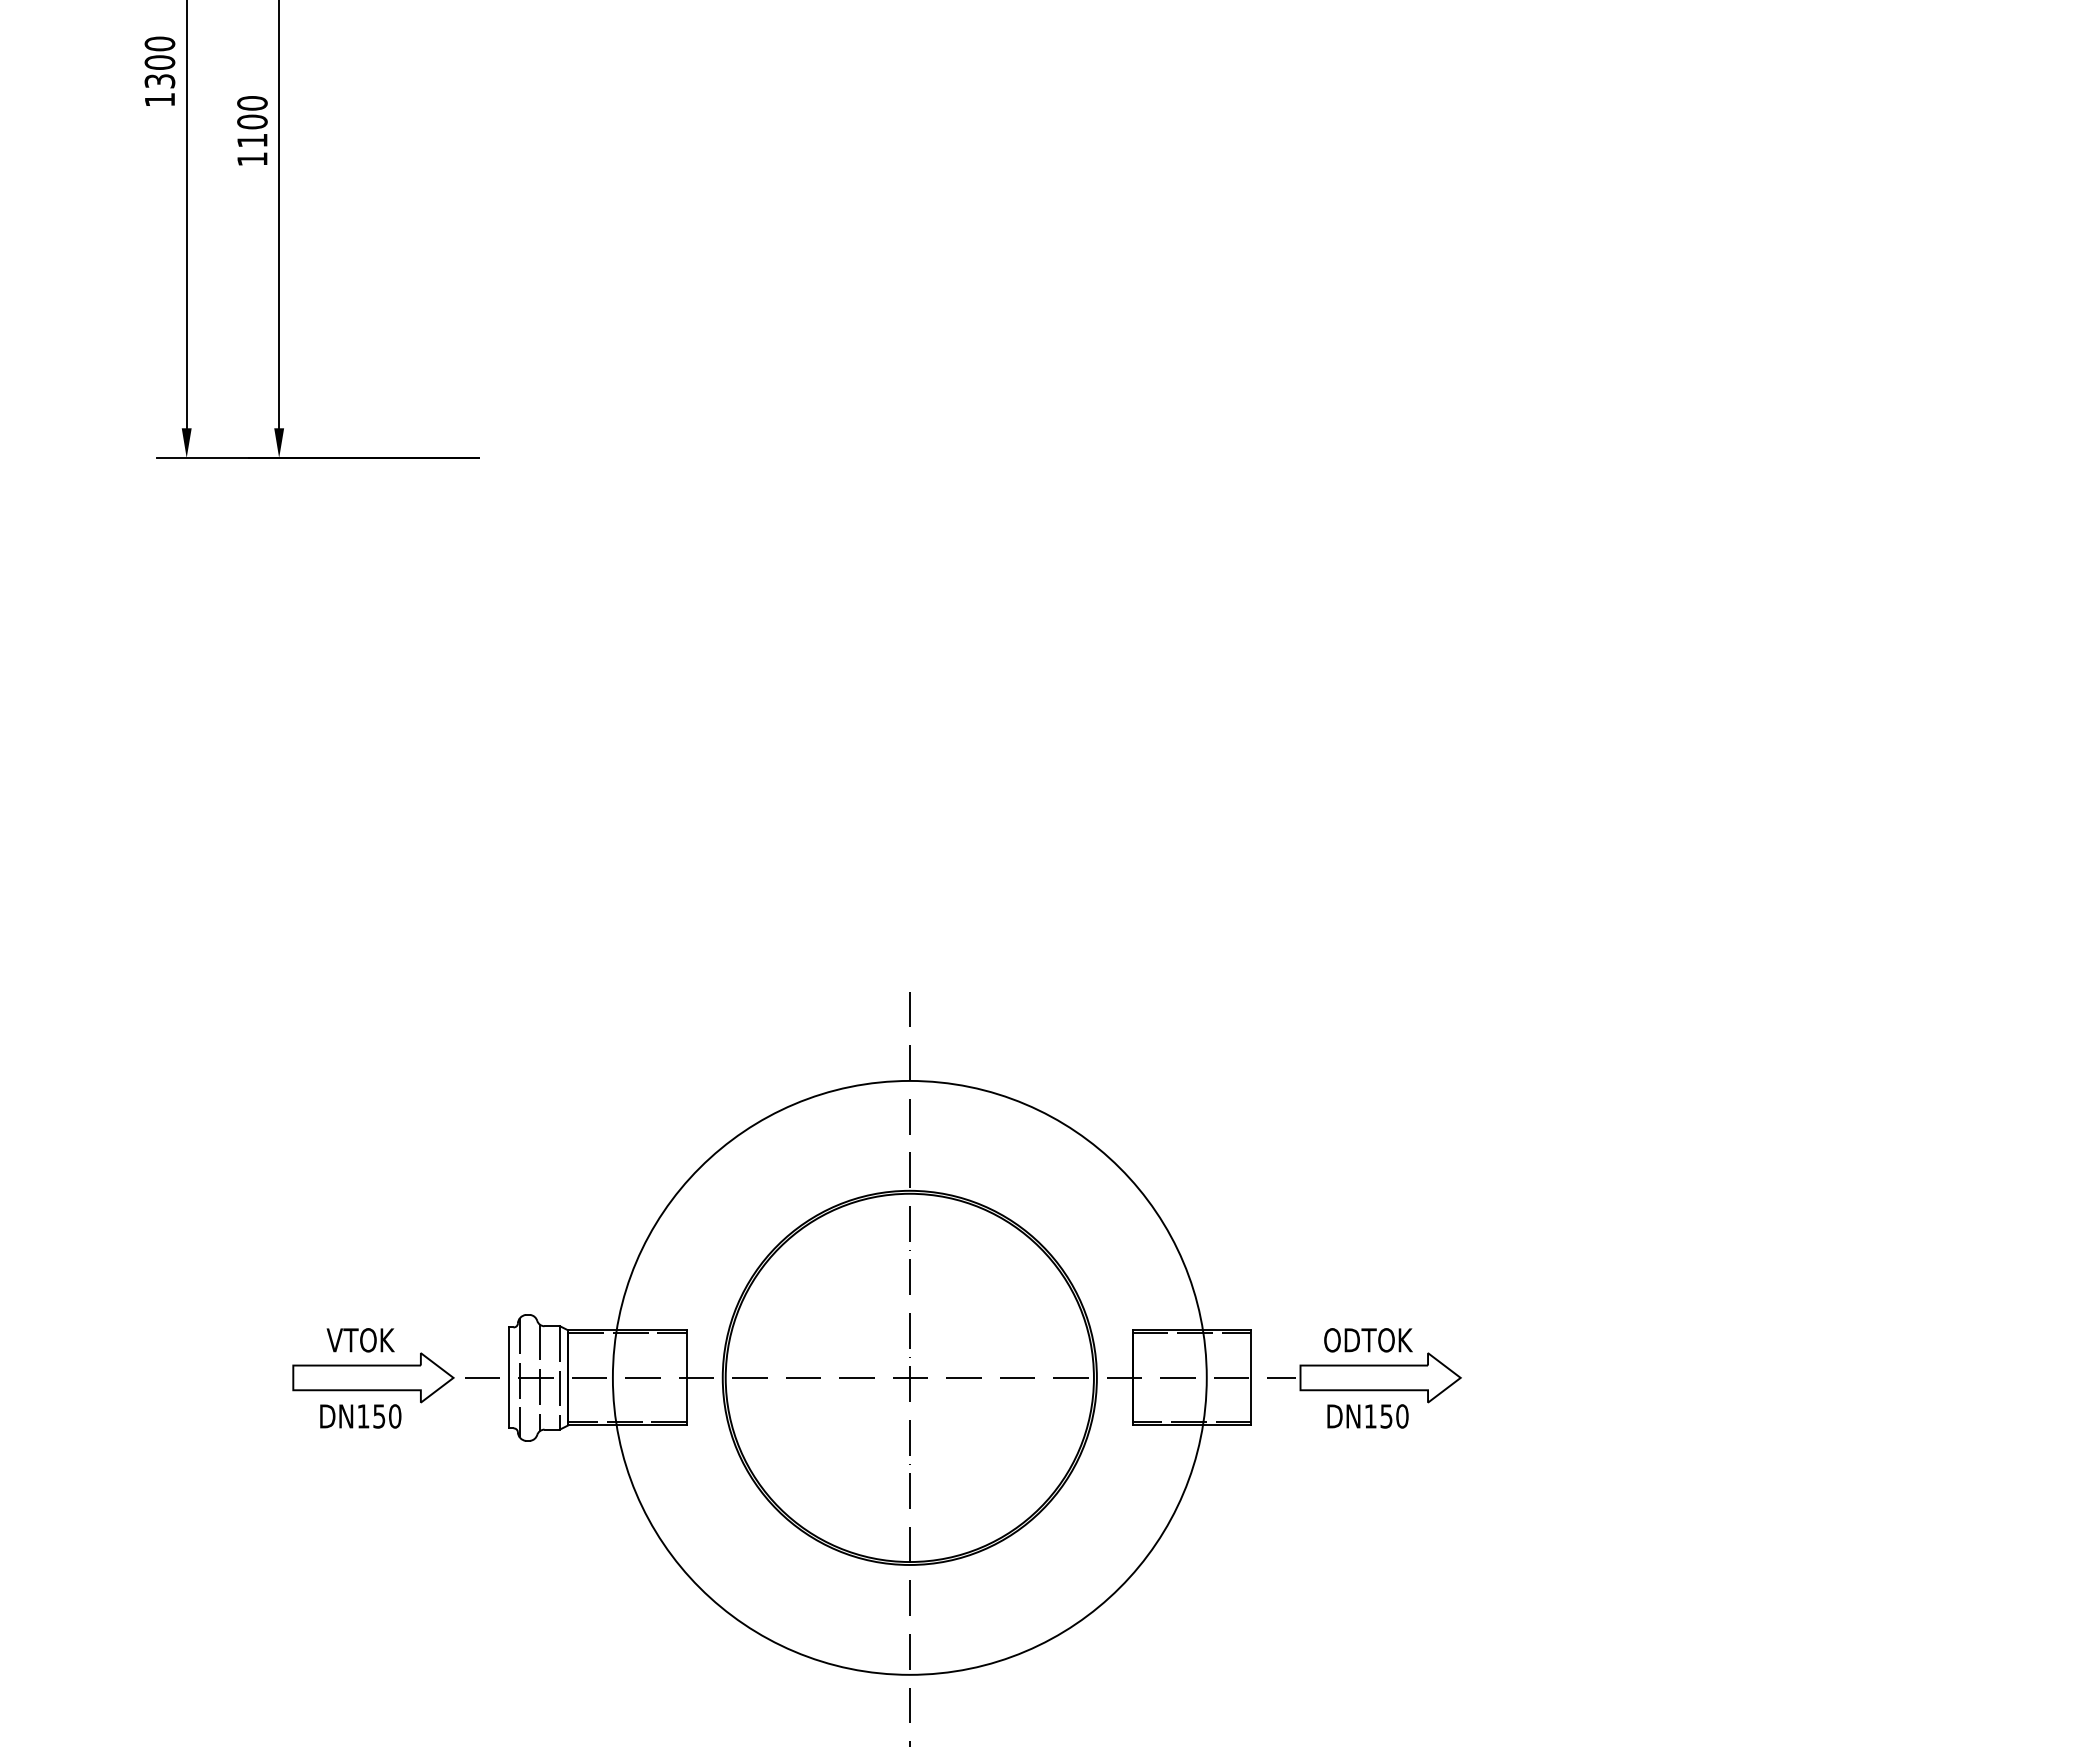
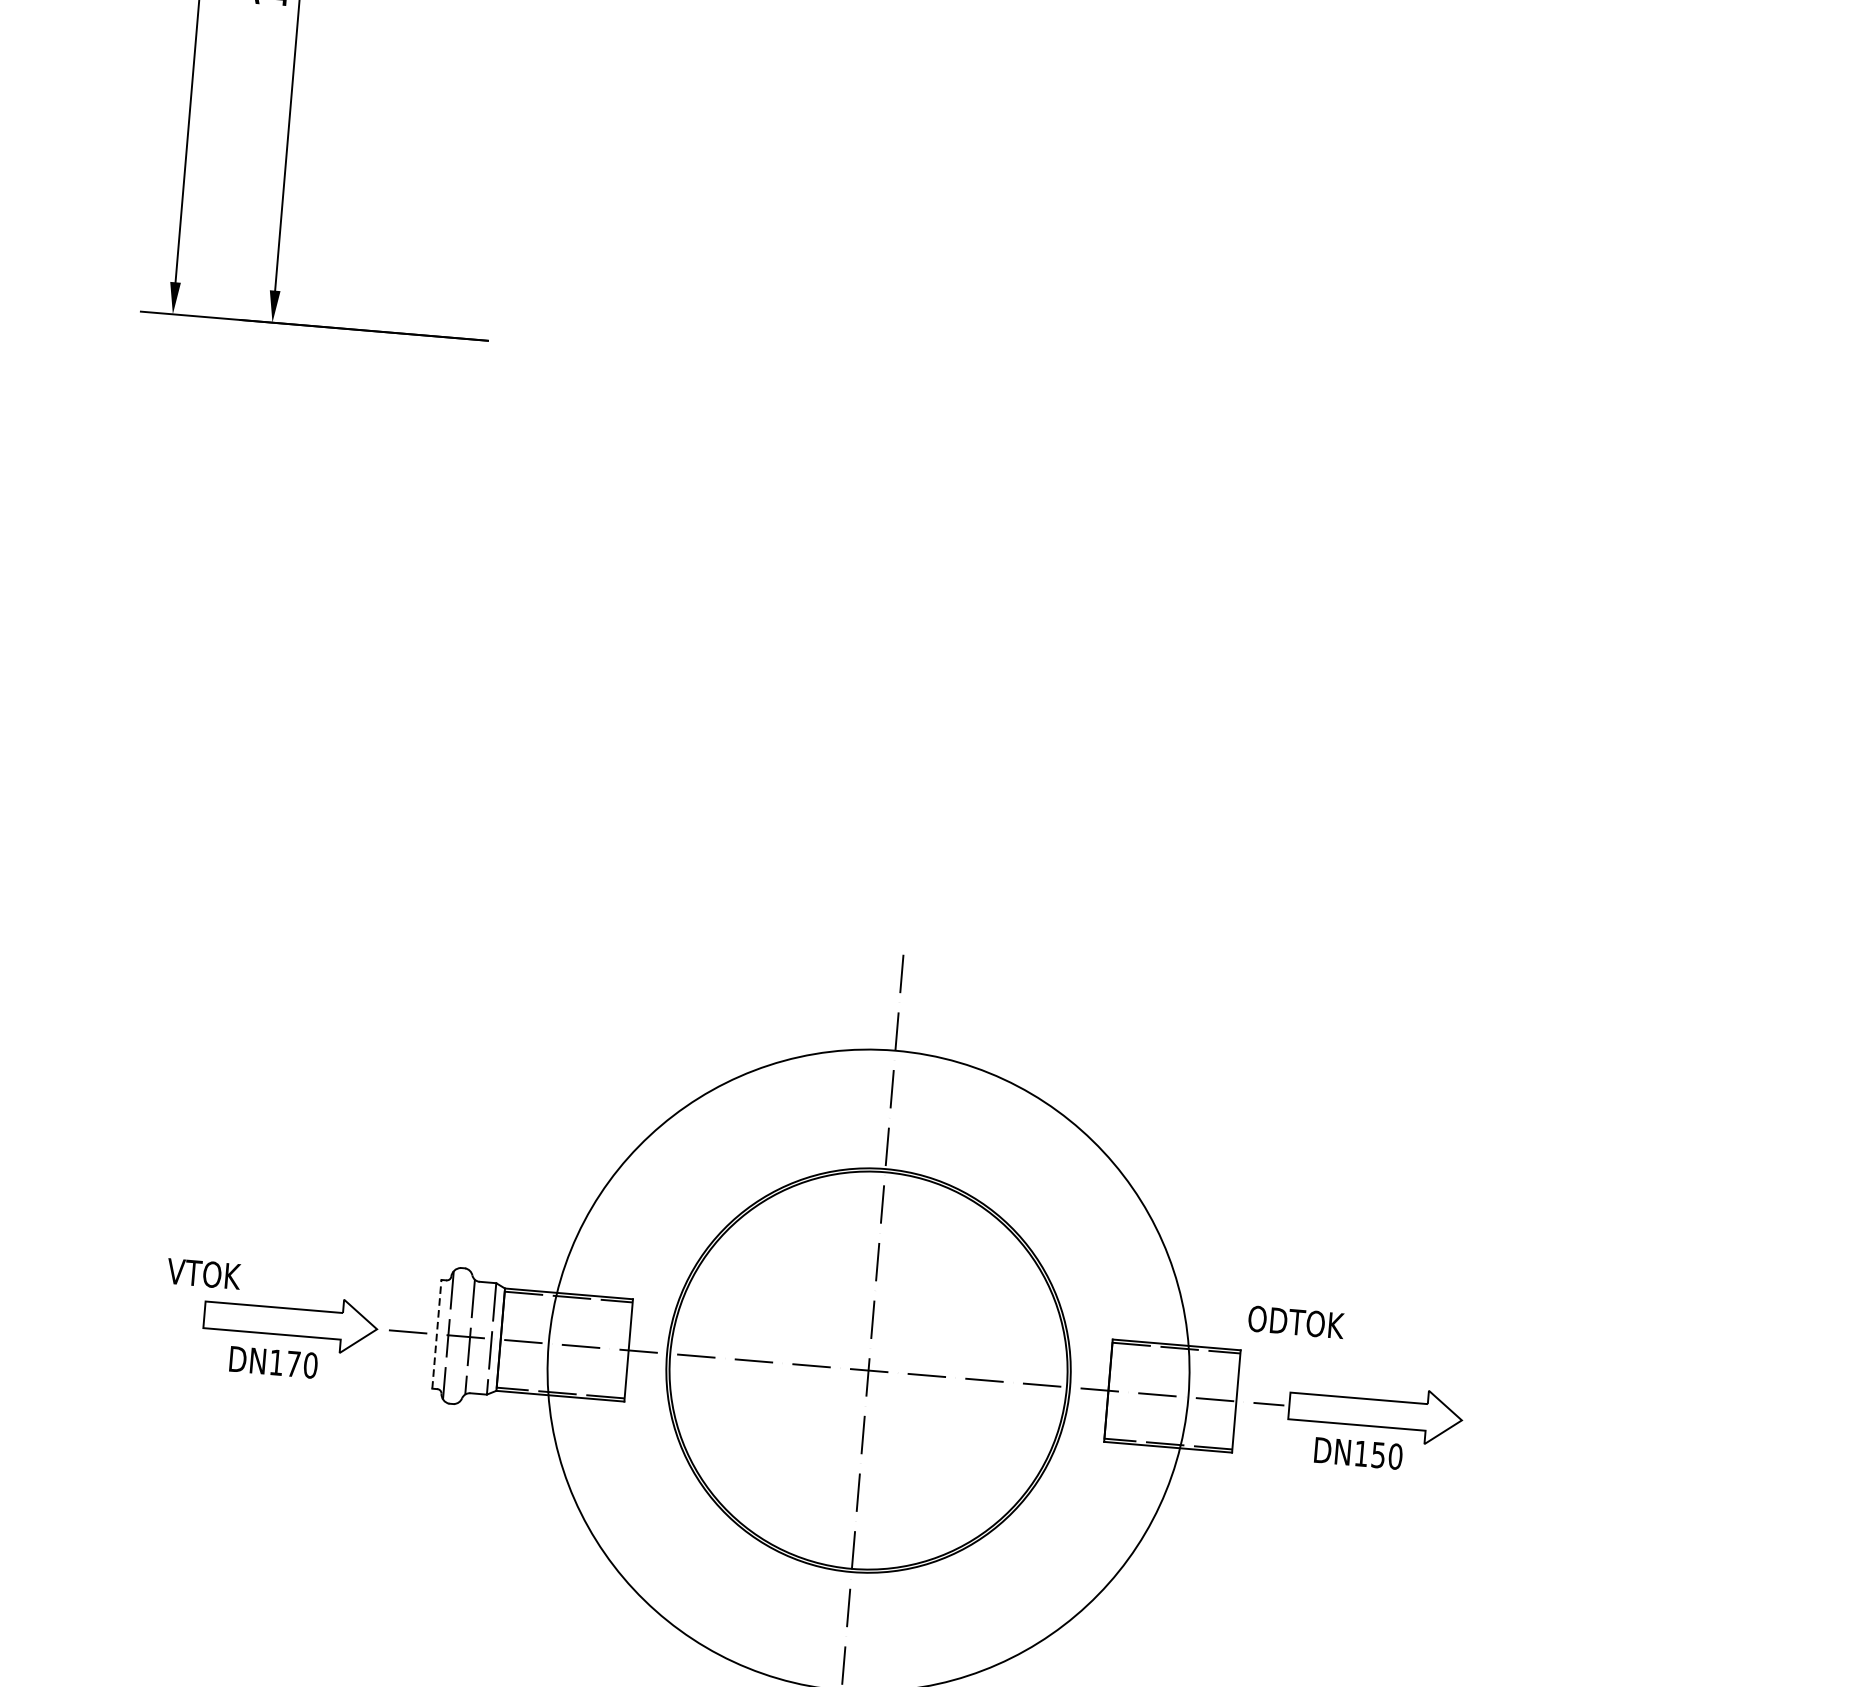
text: (360, 1340) -> (203, 1274), moved
text: (1368, 1340) -> (1296, 1322), moved
line: (509, 1377) -> (437, 1333), solid -> dashed
text: (379, 1416) -> (293, 1364), DN150 -> DN170

